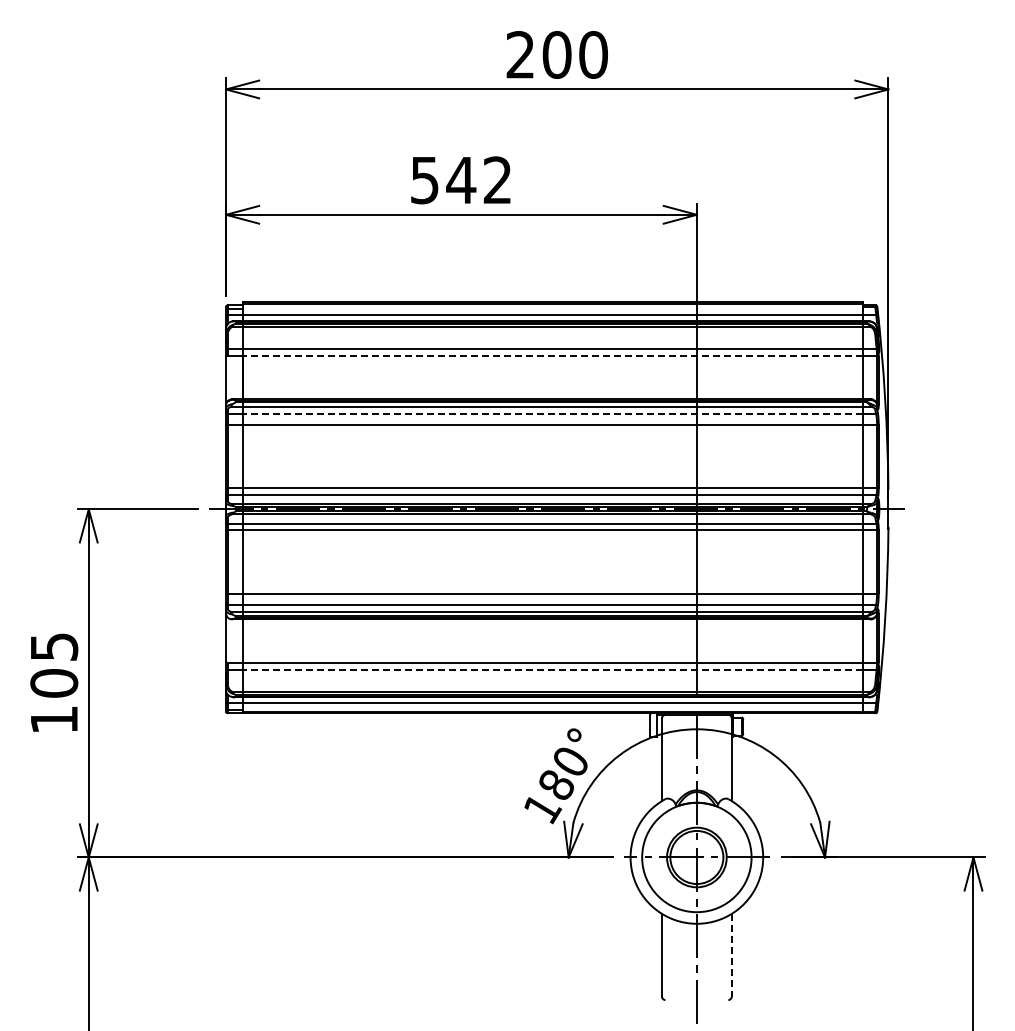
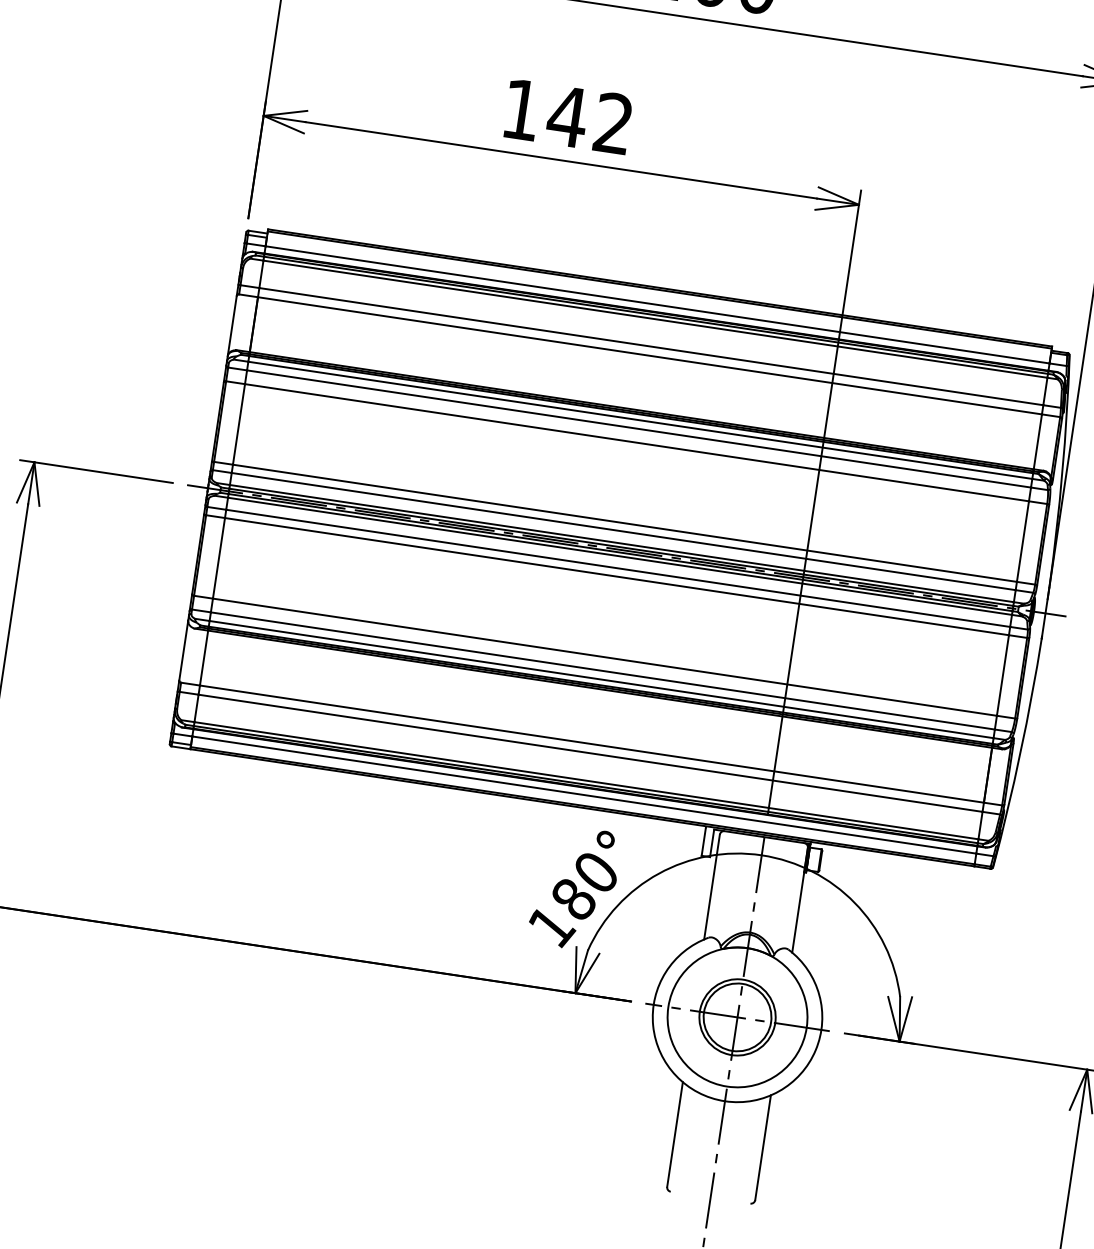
text: (424, 180) -> (521, 109), 542 -> 142
line: (552, 355) -> (649, 355), dashed -> solid
line: (552, 413) -> (638, 428), dashed -> solid
line: (552, 670) -> (590, 753), dashed -> solid
line: (731, 955) -> (762, 1147), dashed -> solid

